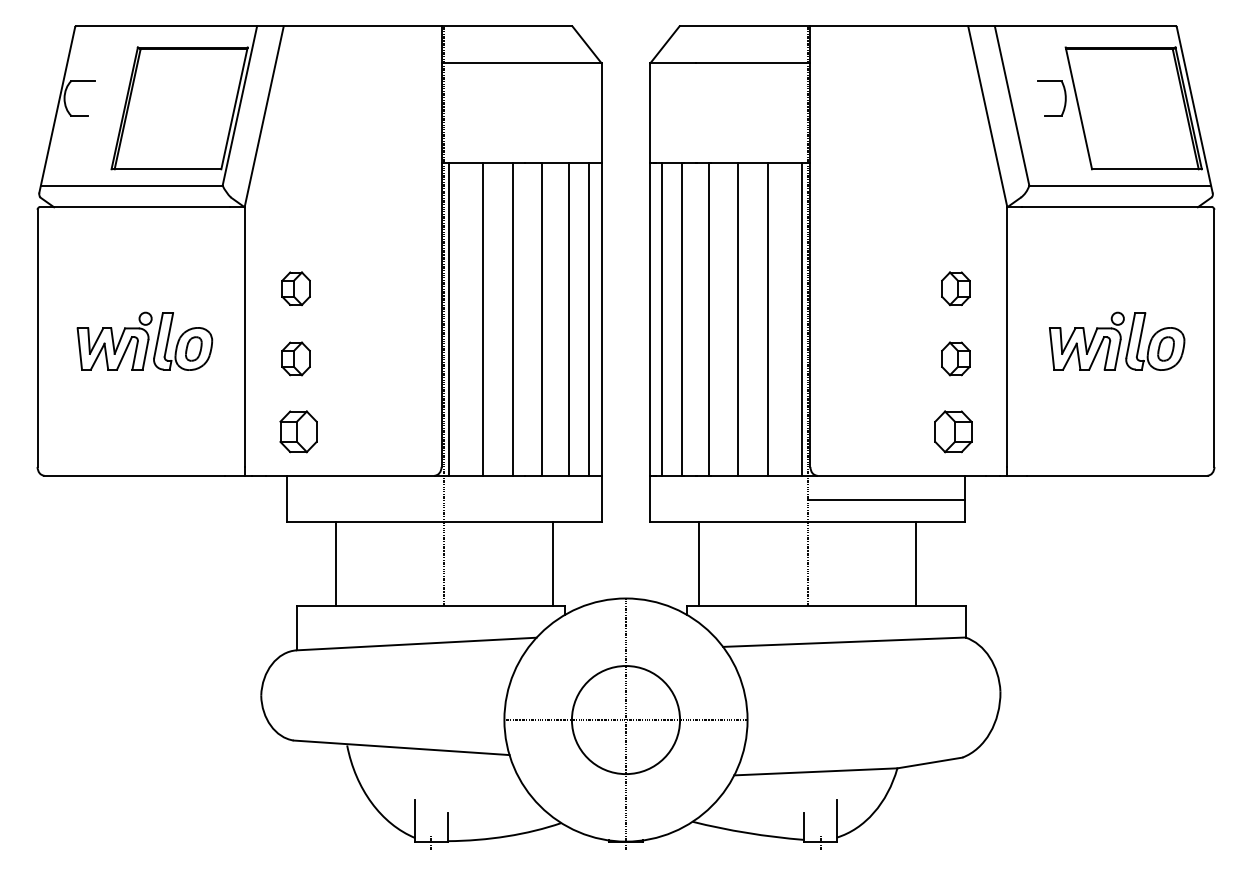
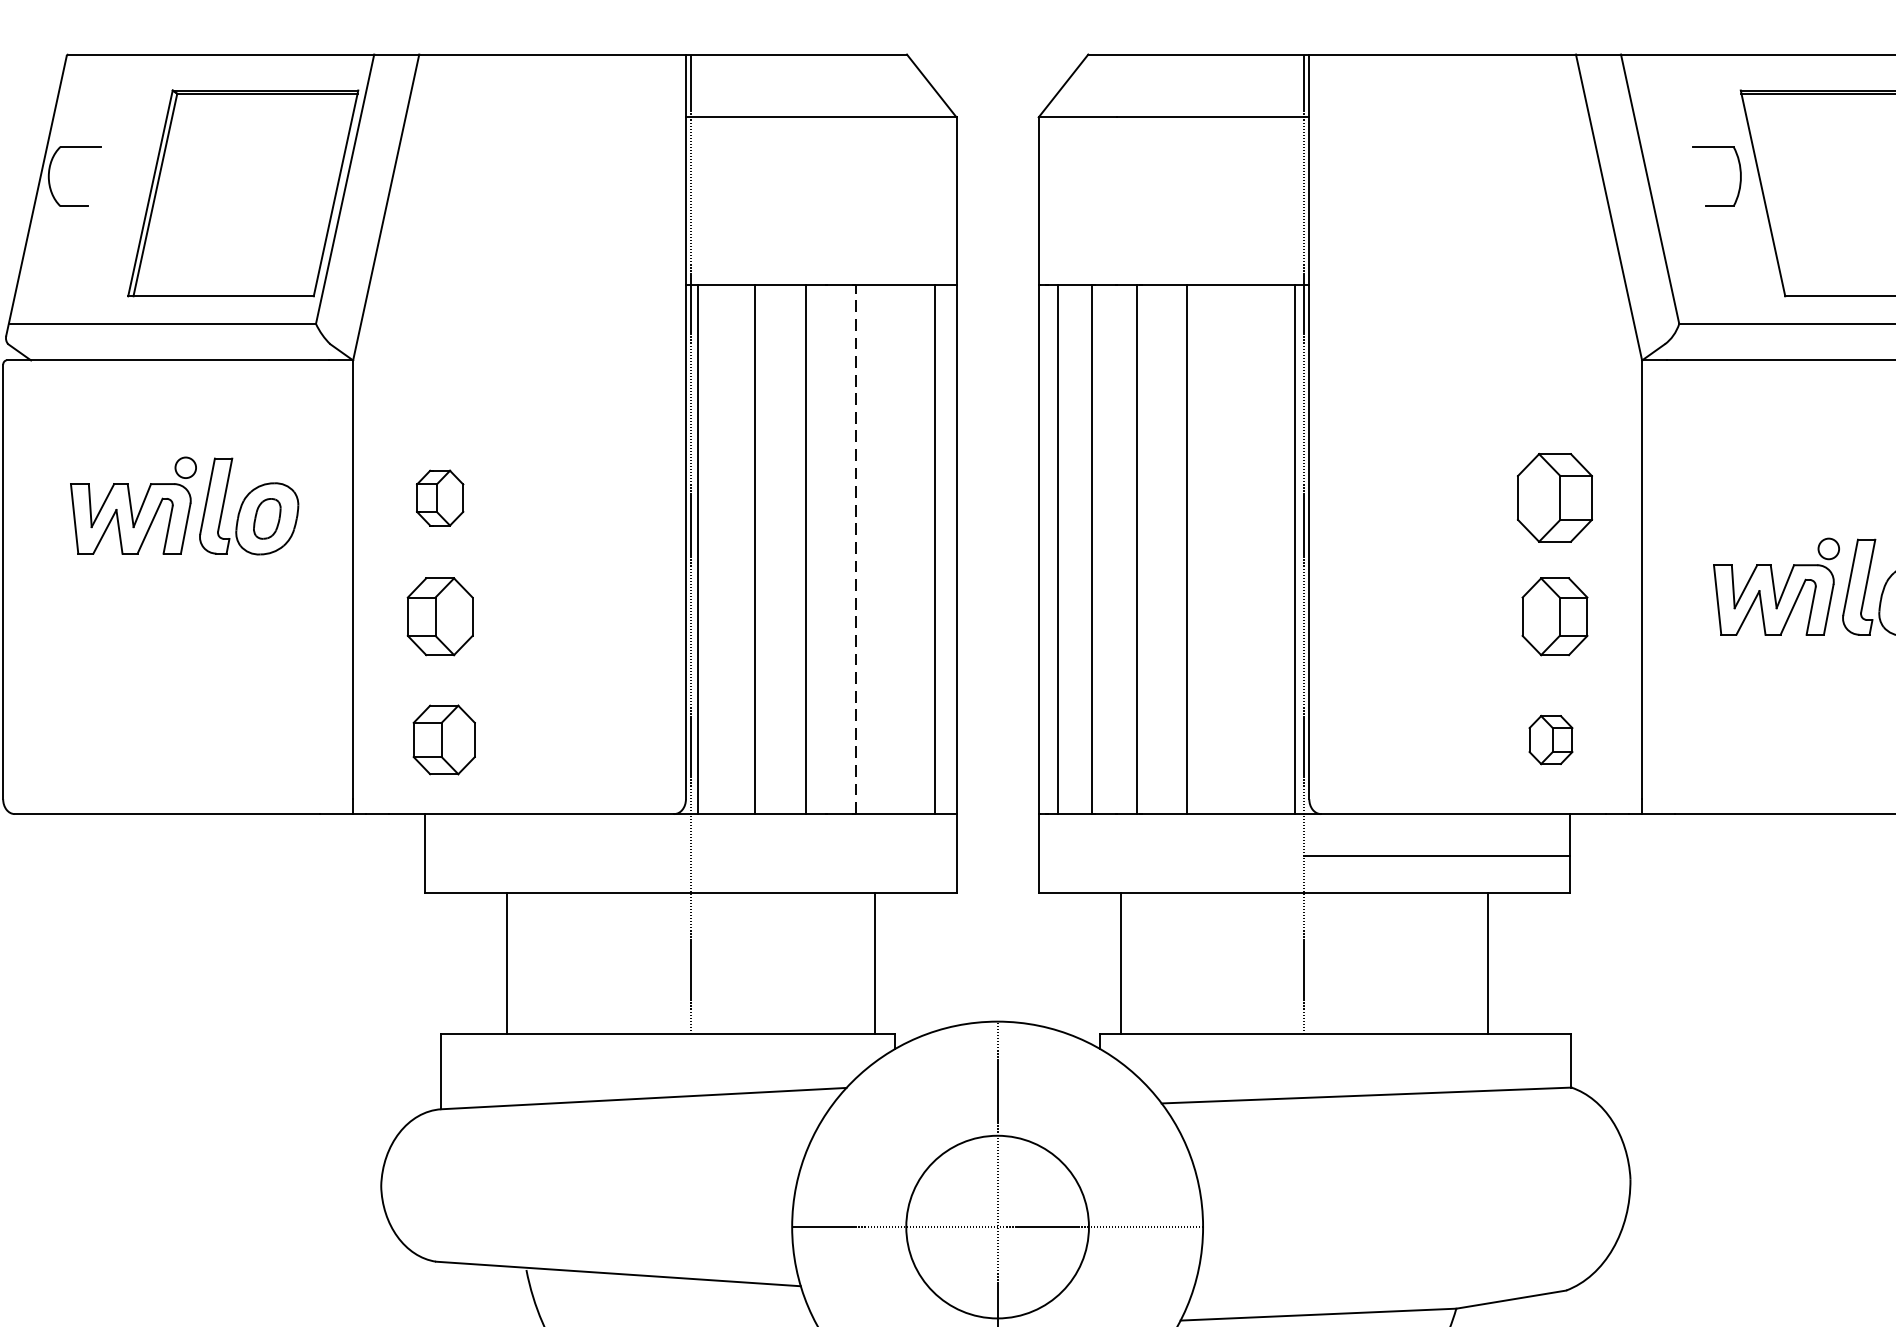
part: (955, 288) -> (1554, 497), size x1.6
line: (568, 318) -> (900, 548), removed
line: (768, 318) -> (1238, 548), removed
line: (542, 319) -> (856, 550), solid -> dashed
part: (144, 340) -> (183, 504), moved
part: (295, 358) -> (439, 616), size x1.4
part: (955, 358) -> (1554, 616), size x1.4
part: (953, 431) -> (1551, 739), size x0.7

